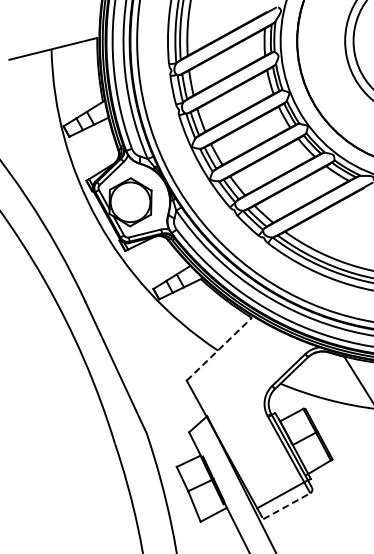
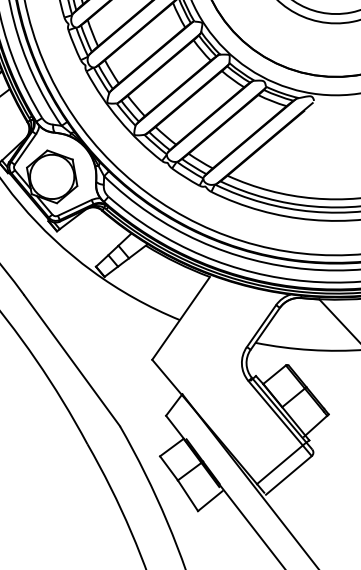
line: (219, 348) -> (181, 317), dashed -> solid
line: (286, 506) -> (288, 475), dashed -> solid

